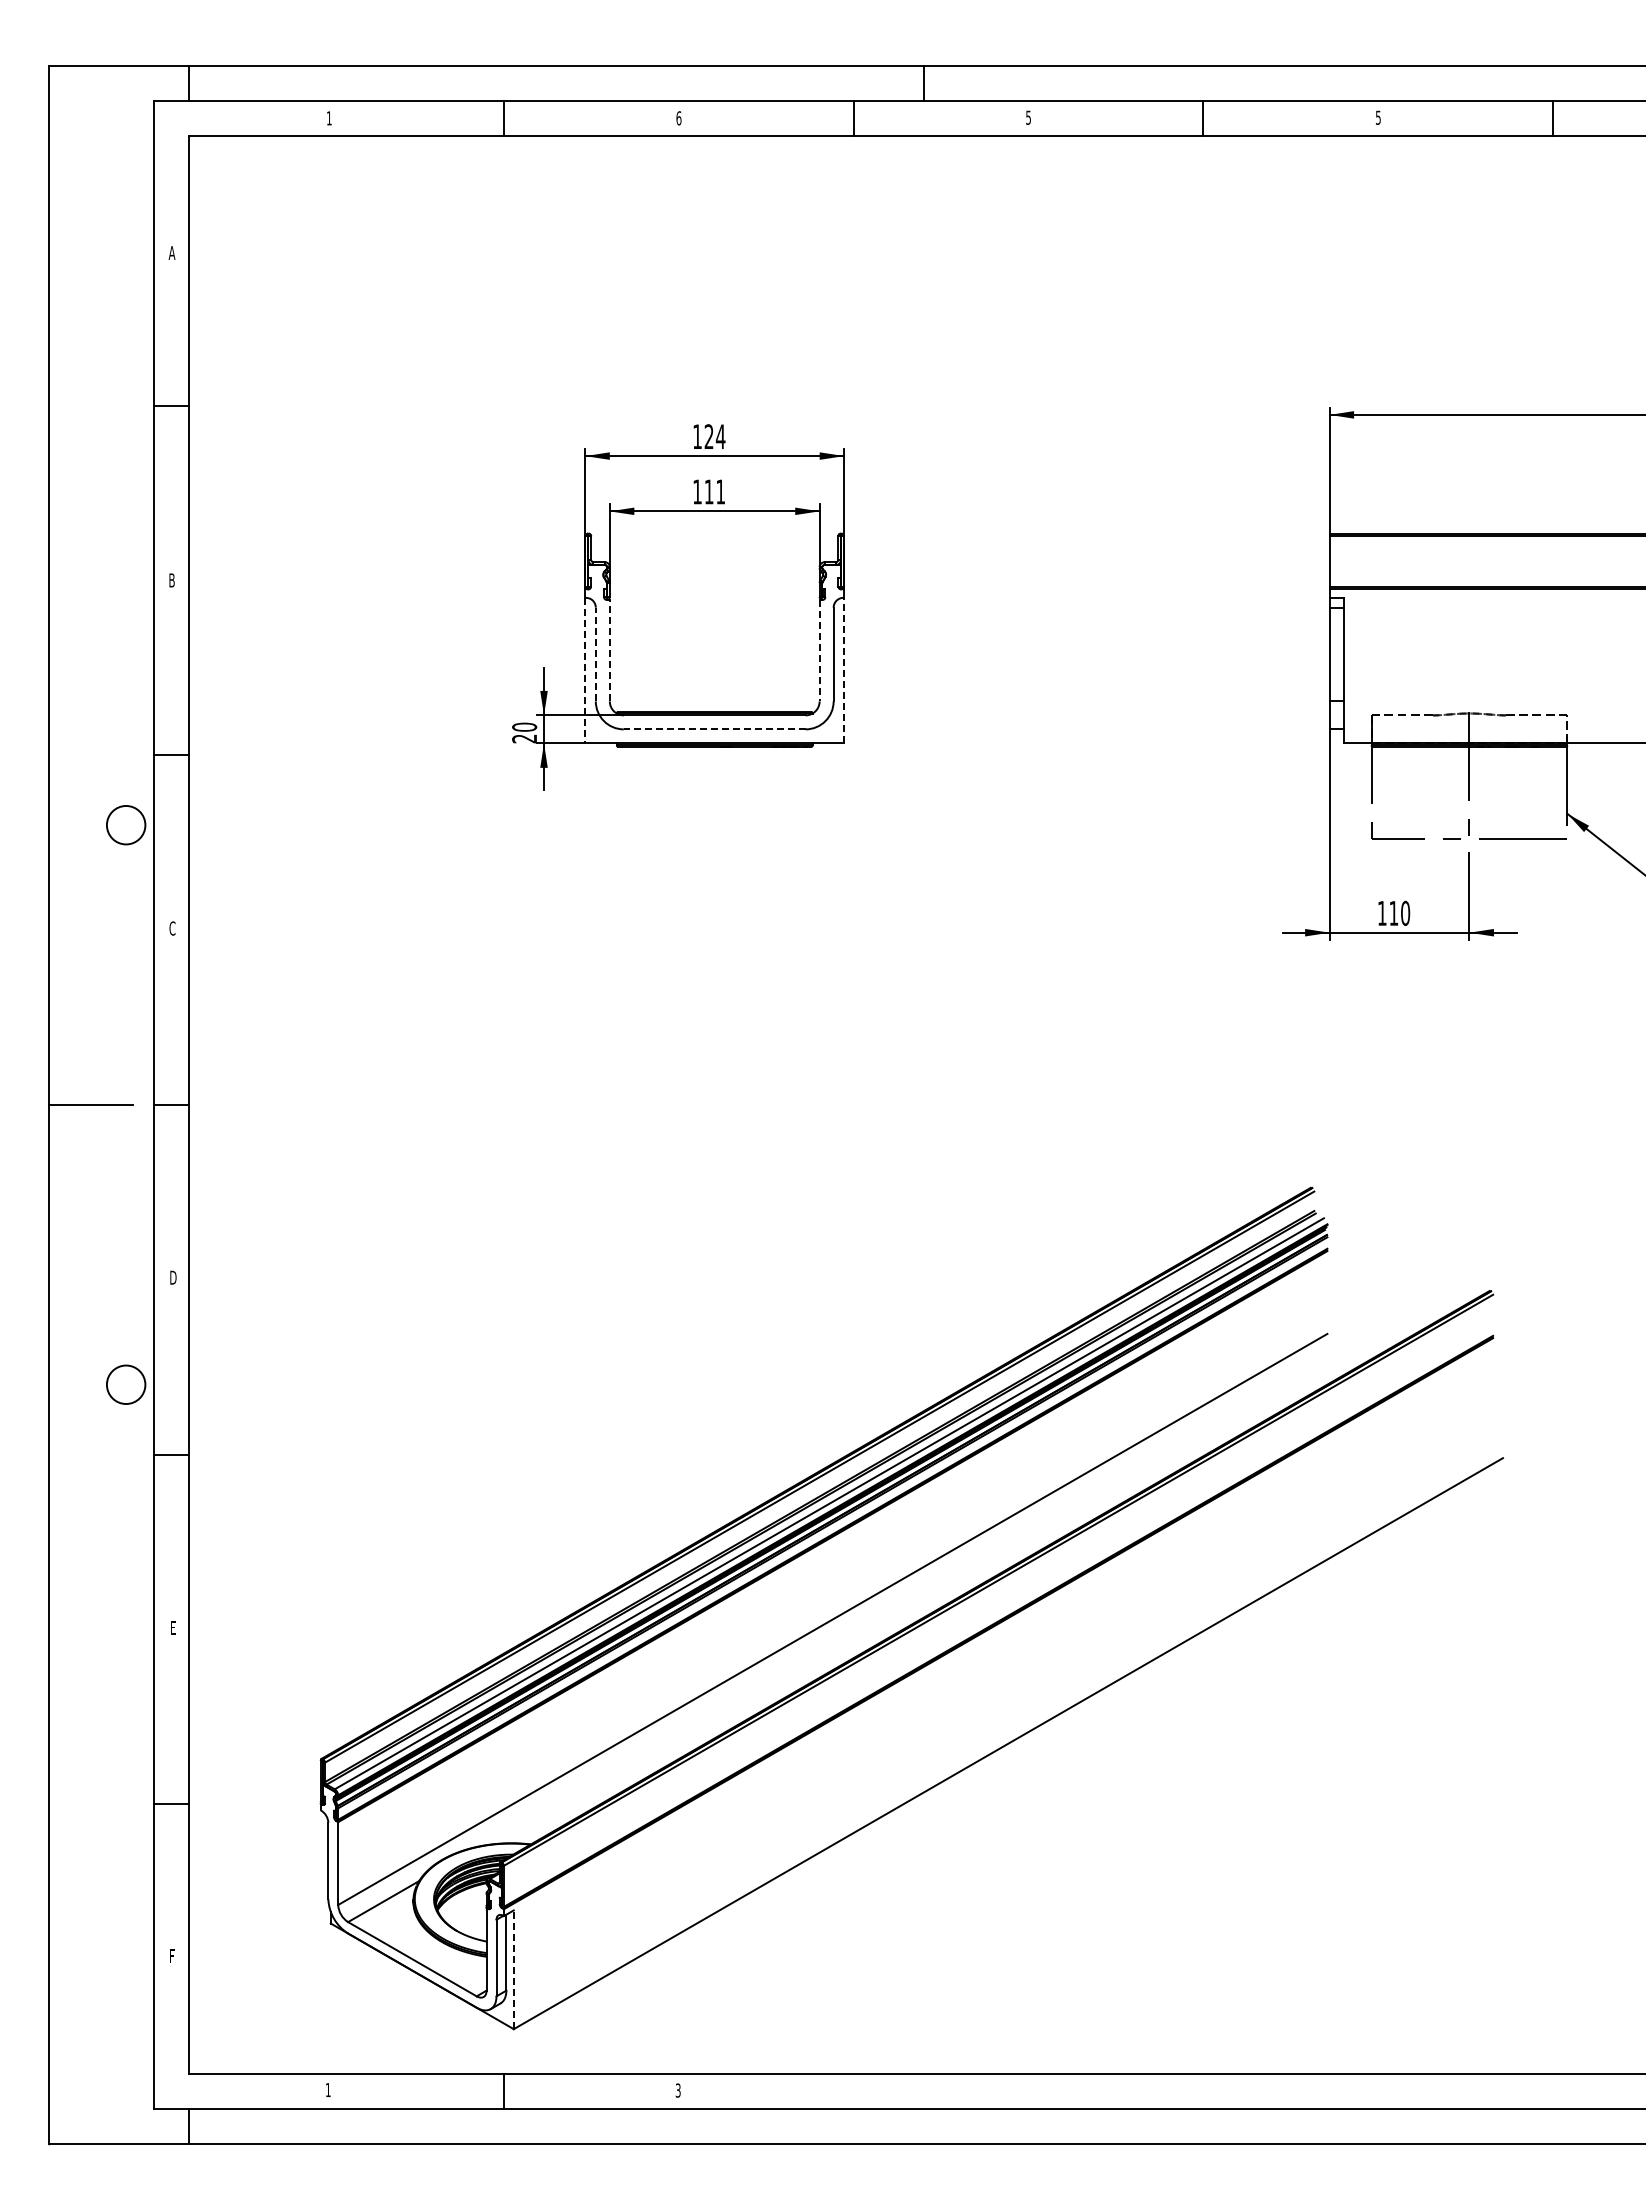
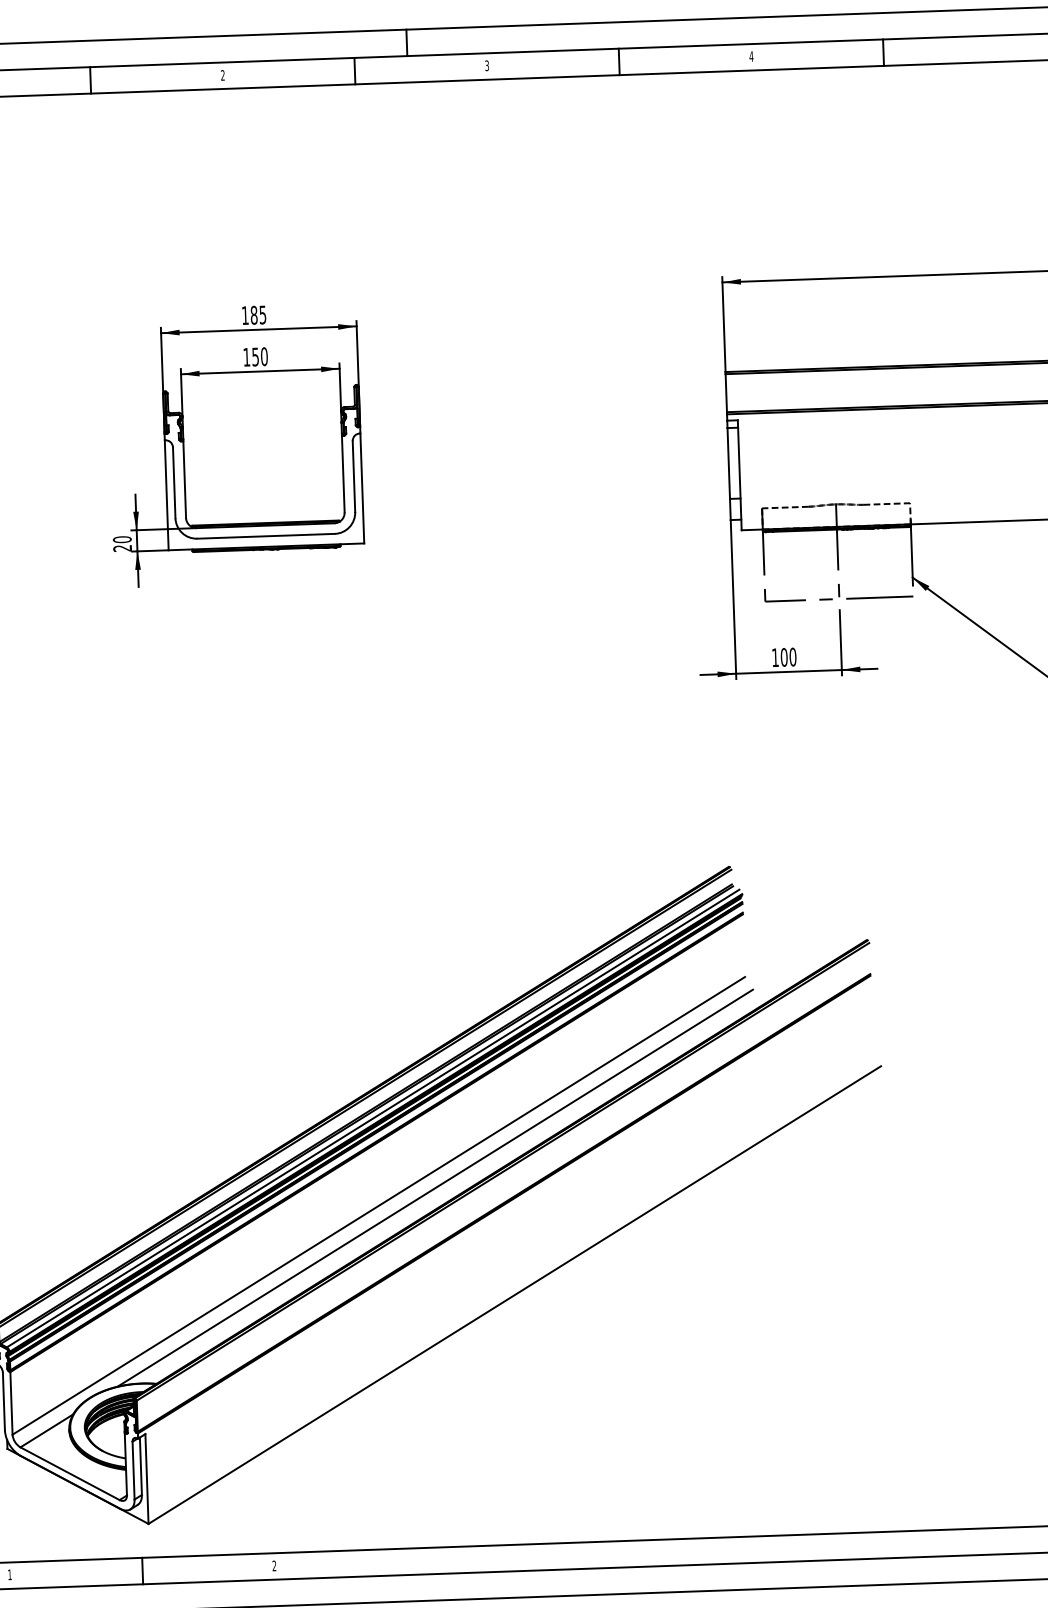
text: (1028, 116) -> (487, 64), 5 -> 3
text: (1378, 117) -> (751, 56), 5 -> 4
text: (678, 118) -> (222, 75), 6 -> 2
text: (714, 436) -> (258, 314), 124 -> 185
text: (714, 491) -> (259, 356), 111 -> 150
line: (609, 650) -> (184, 479), dashed -> solid
line: (819, 650) -> (343, 473), dashed -> solid
line: (595, 654) -> (173, 482), dashed -> solid
line: (585, 670) -> (166, 495), dashed -> solid
line: (844, 670) -> (362, 488), dashed -> solid
line: (714, 729) -> (265, 536), dashed -> solid
text: (1393, 912) -> (783, 656), 110 -> 100
line: (908, 1598) -> (435, 1188), added
line: (513, 1969) -> (146, 1478), dashed -> solid
text: (677, 2090) -> (273, 1565), 3 -> 2

